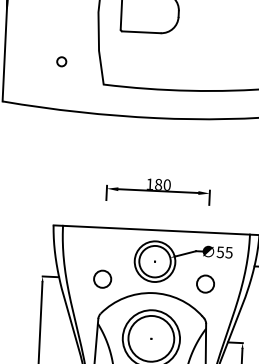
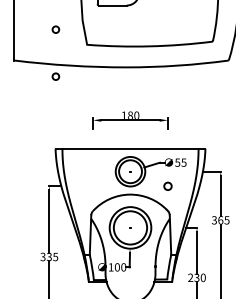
circle: (58, 126) -> (55, 76), added
circle: (101, 279) -> (92, 186), removed
circle: (204, 284) -> (167, 186), size x0.6

